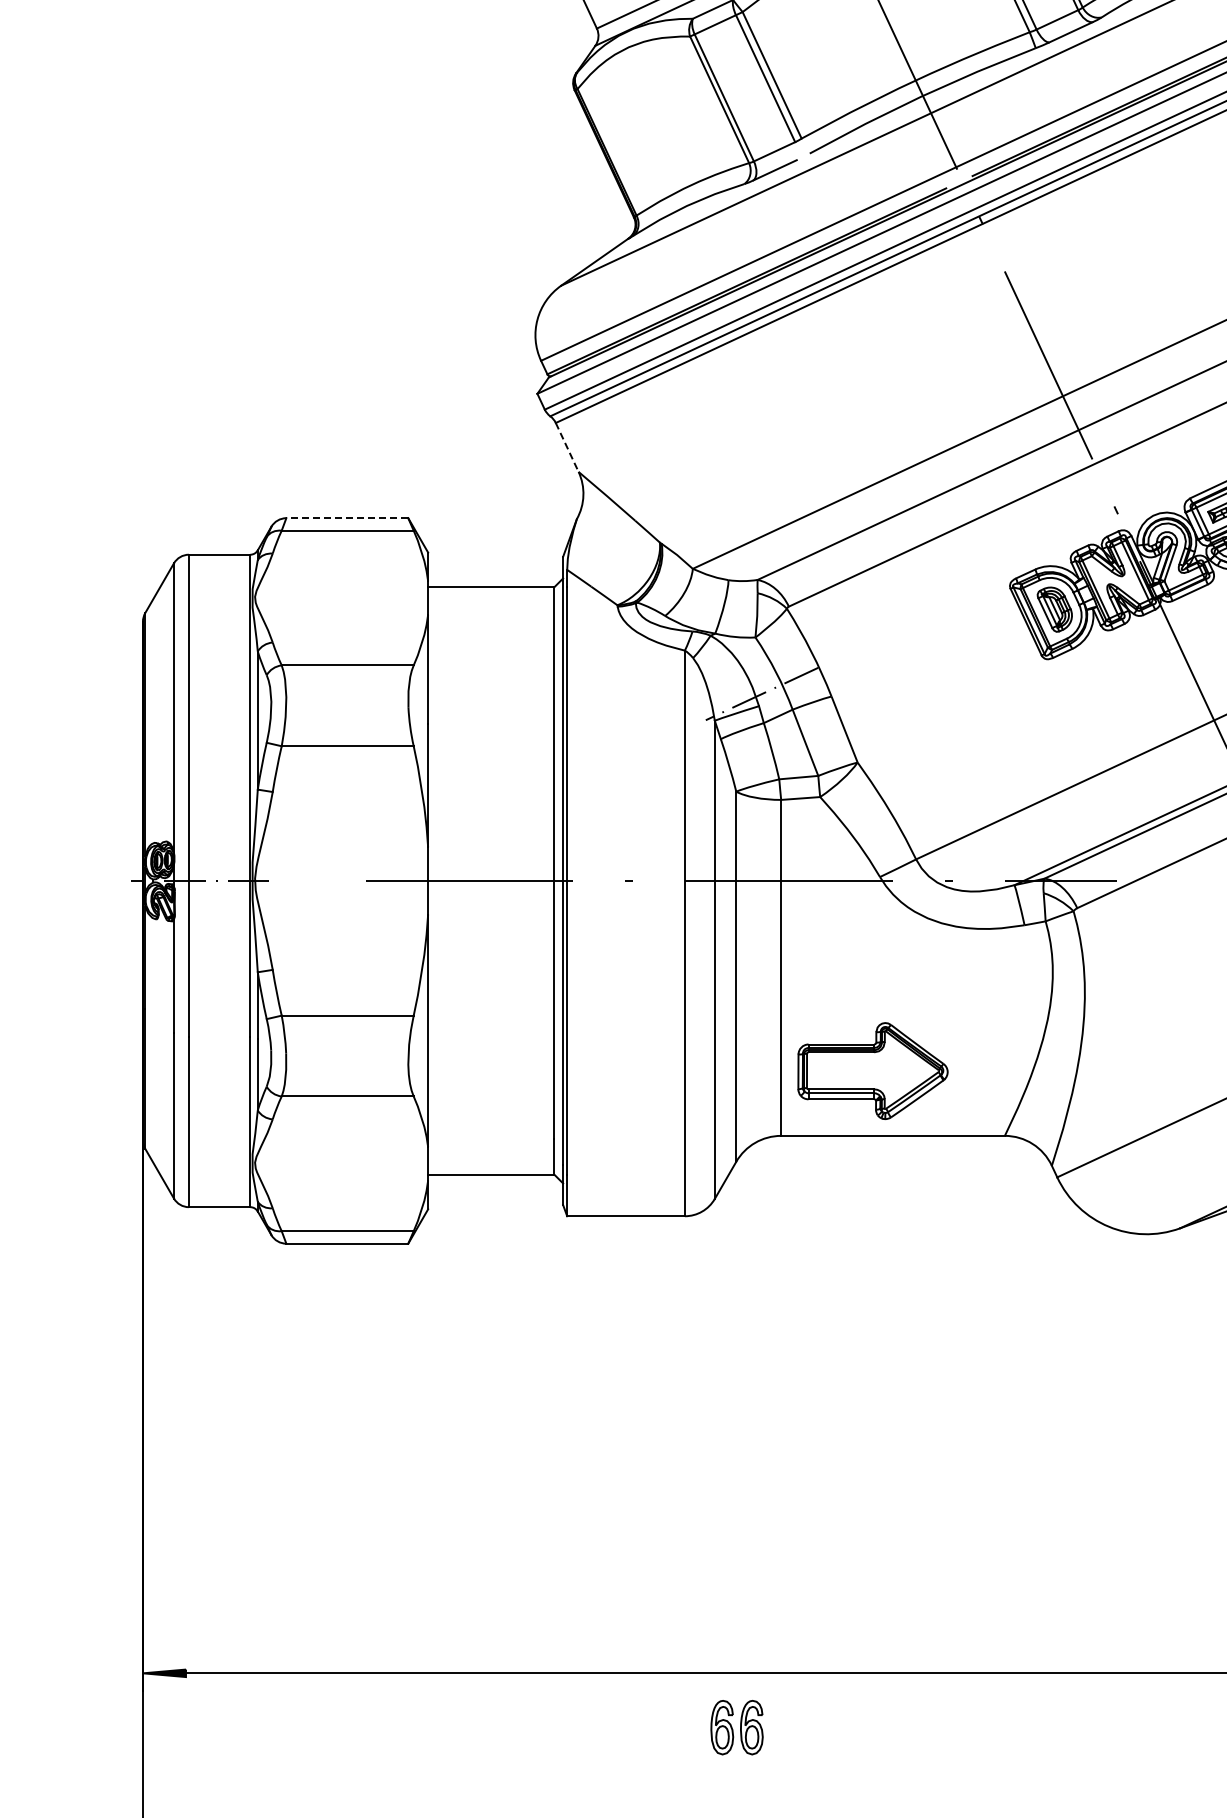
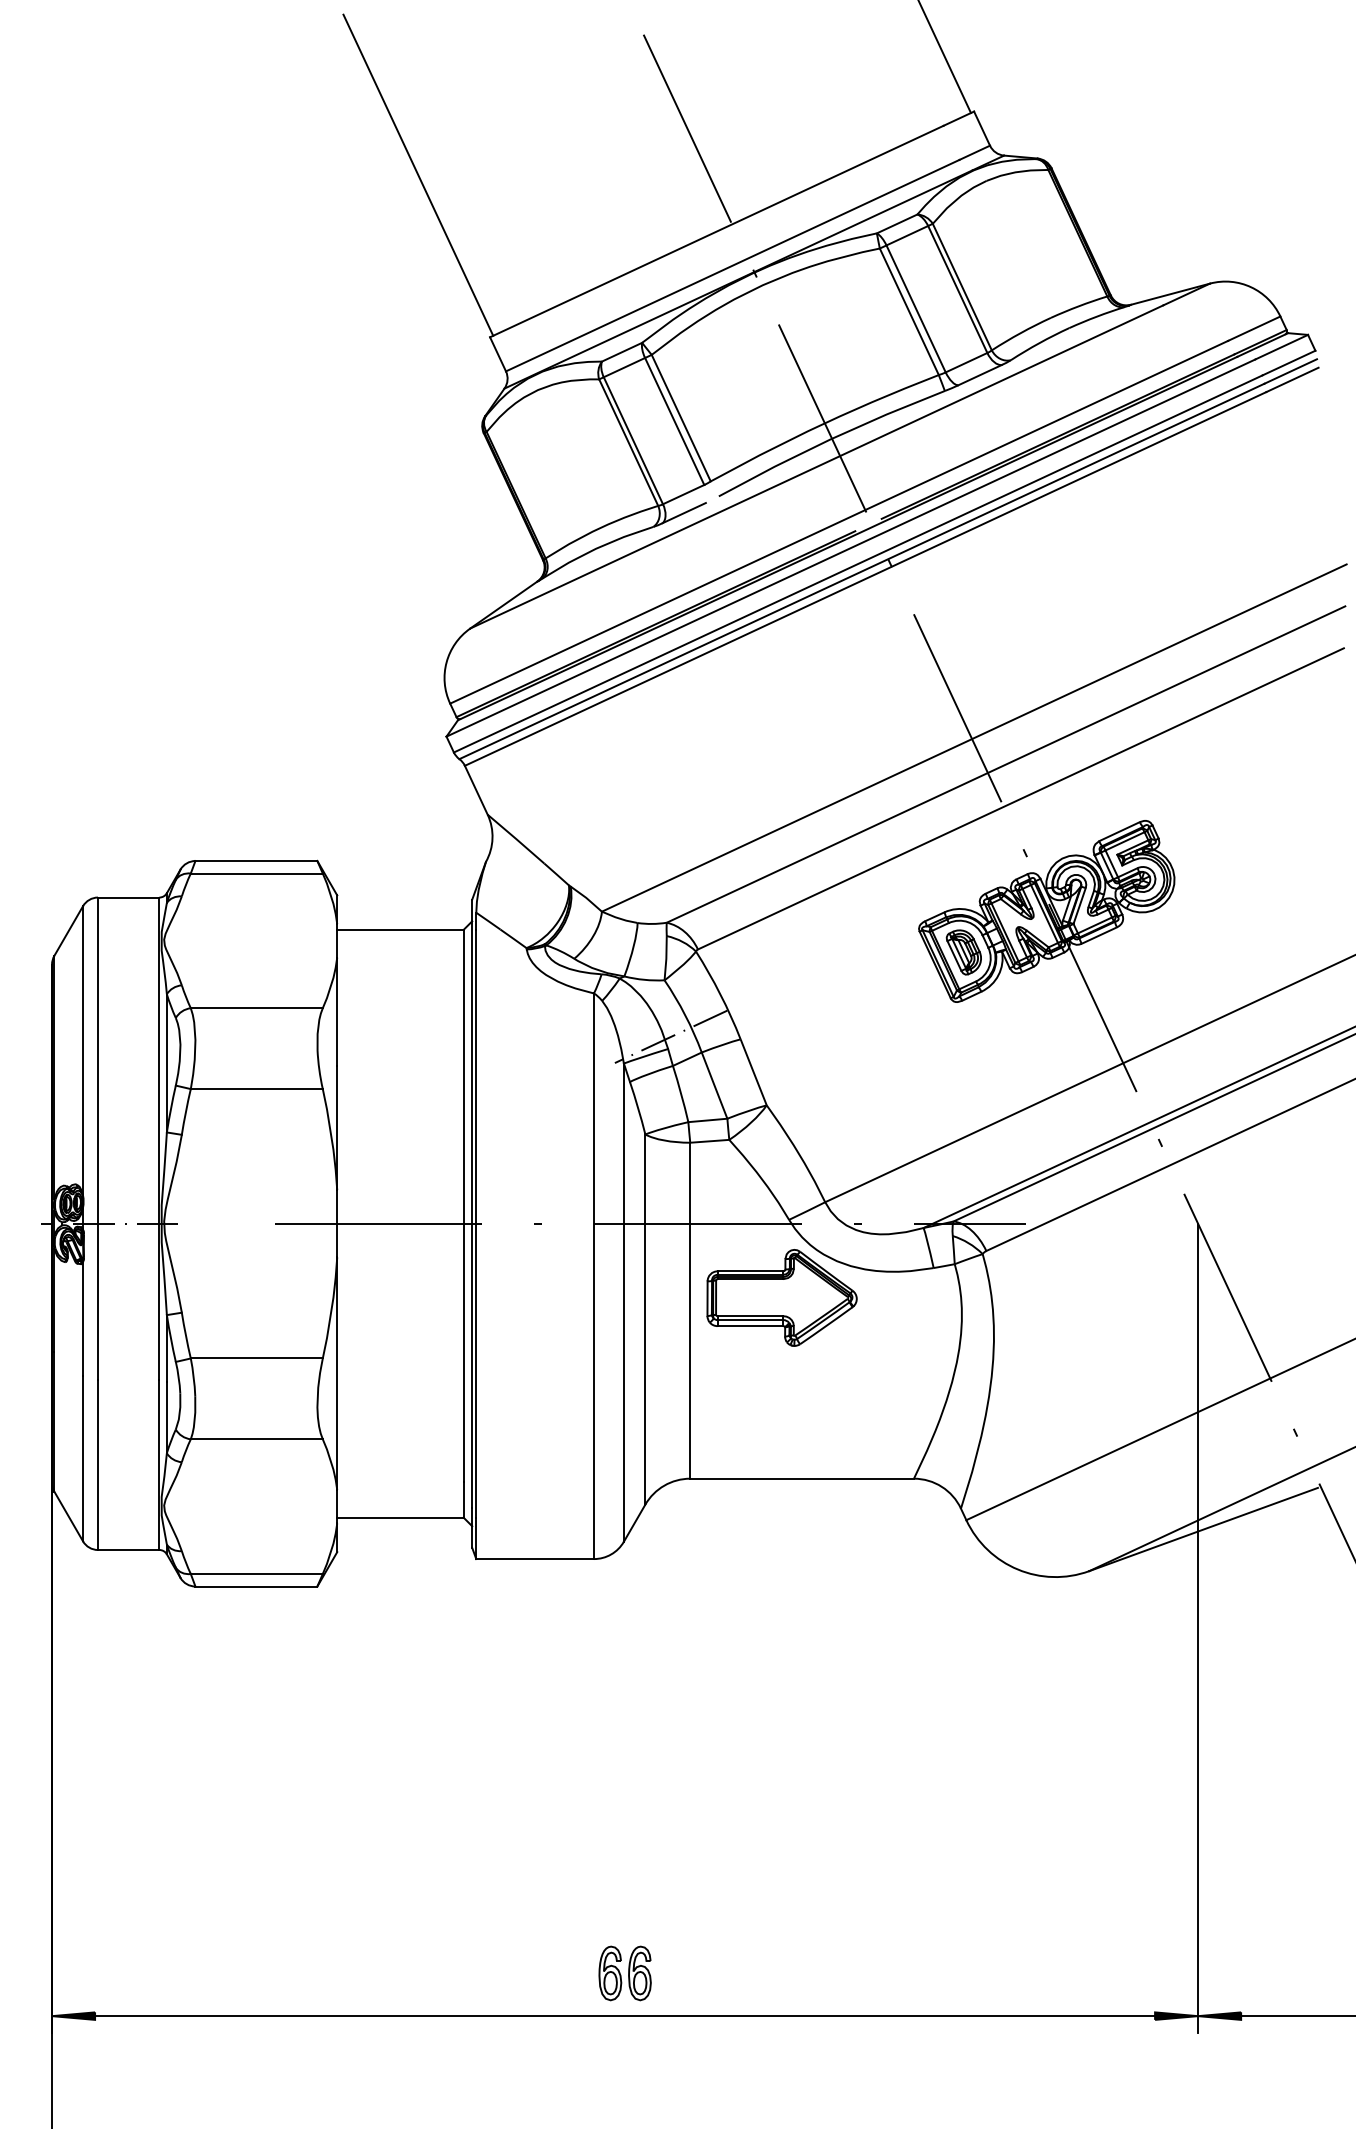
line: (567, 447) -> (476, 790), dashed -> solid
line: (347, 518) -> (256, 861), dashed -> solid
part: (872, 1070) -> (781, 1297), moved
part: (736, 1727) -> (624, 1973), moved

